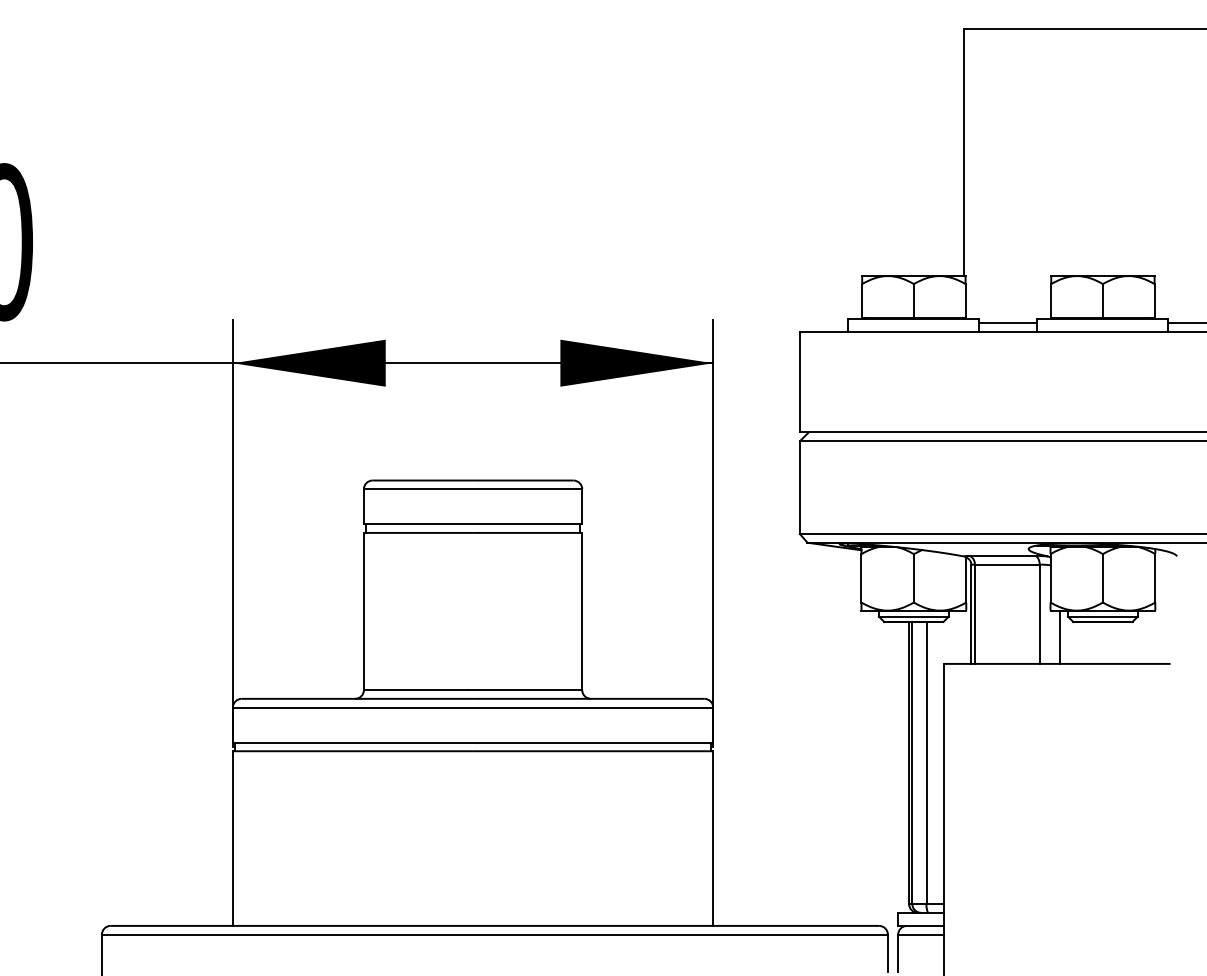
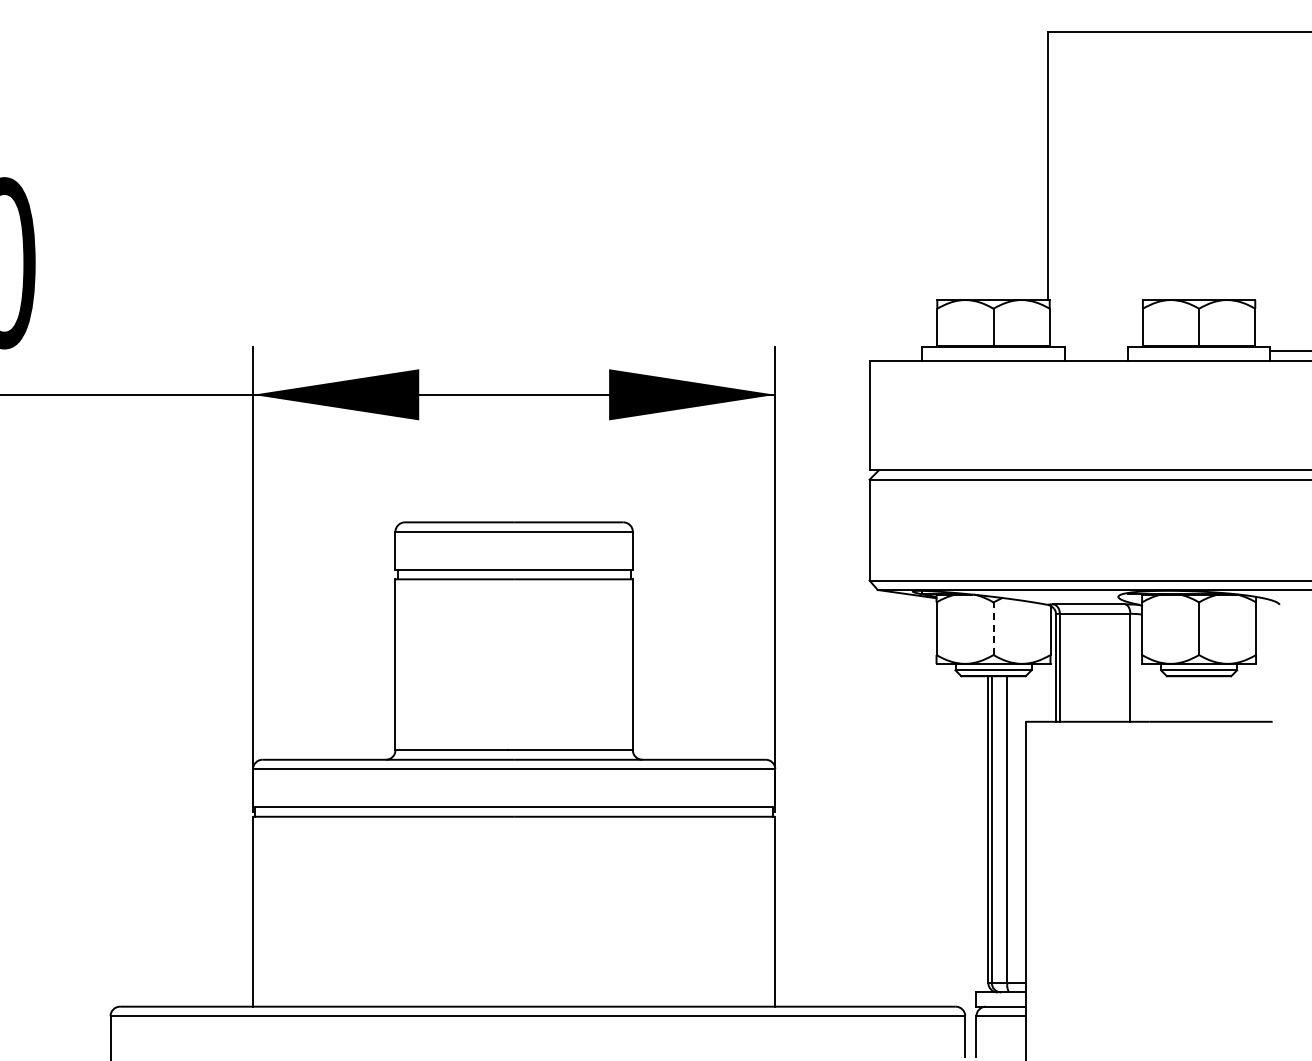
line: (1007, 323) -> (1095, 351), removed
line: (913, 578) -> (993, 628), solid -> dashed
line: (1060, 636) -> (1152, 692), removed

